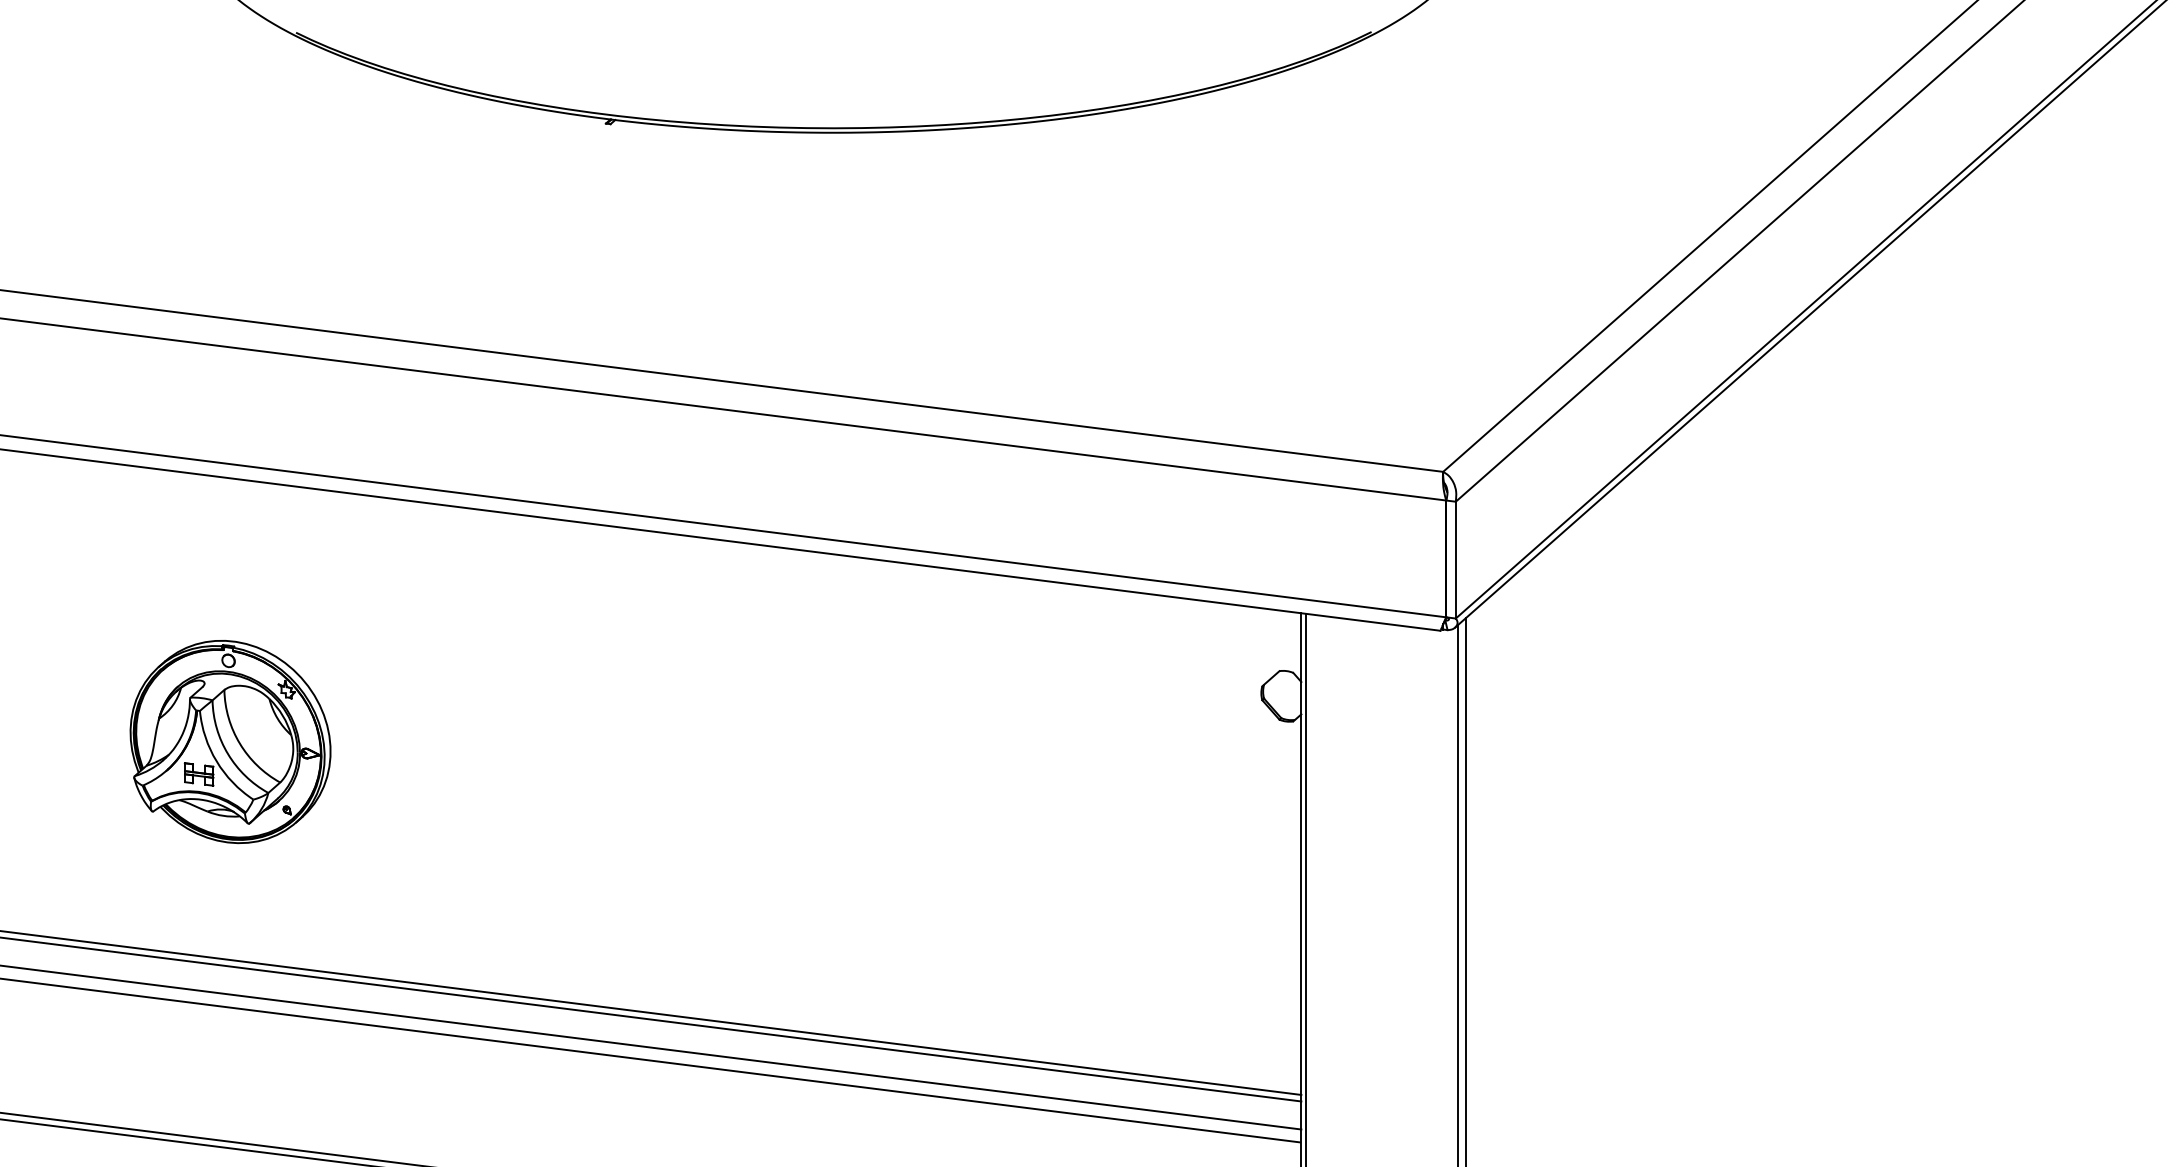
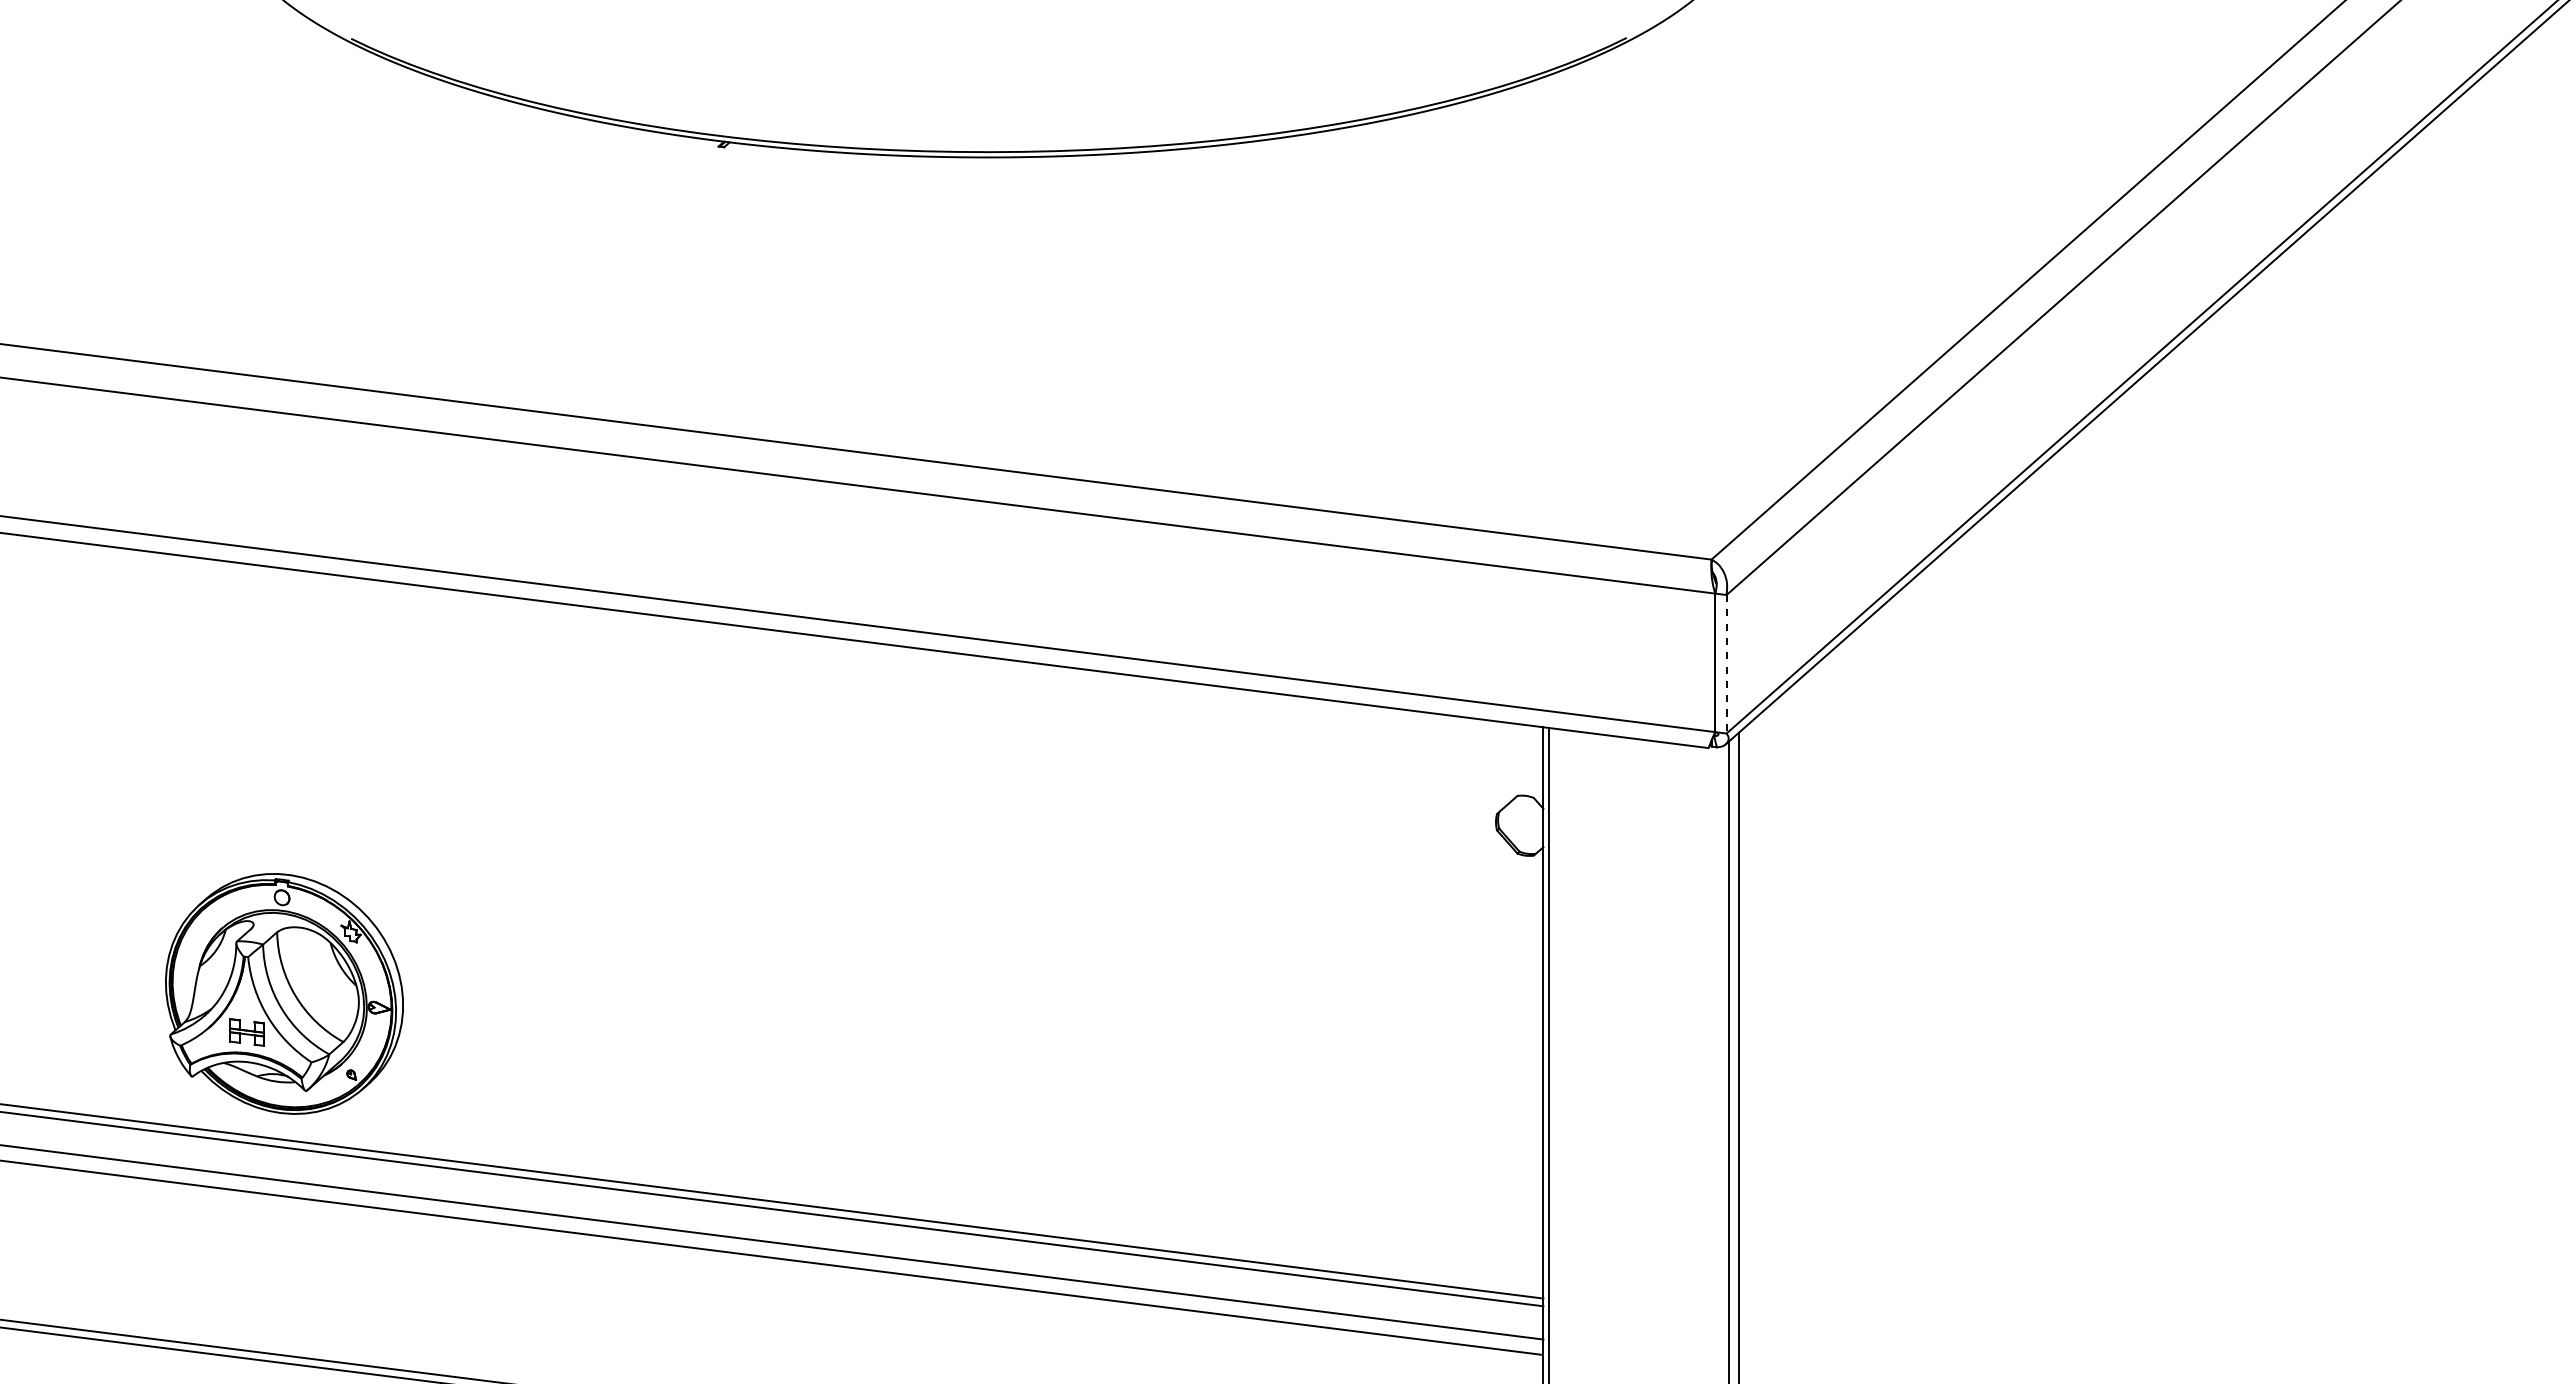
line: (1455, 560) -> (1726, 664), solid -> dashed
part: (230, 741) -> (284, 993), moved

